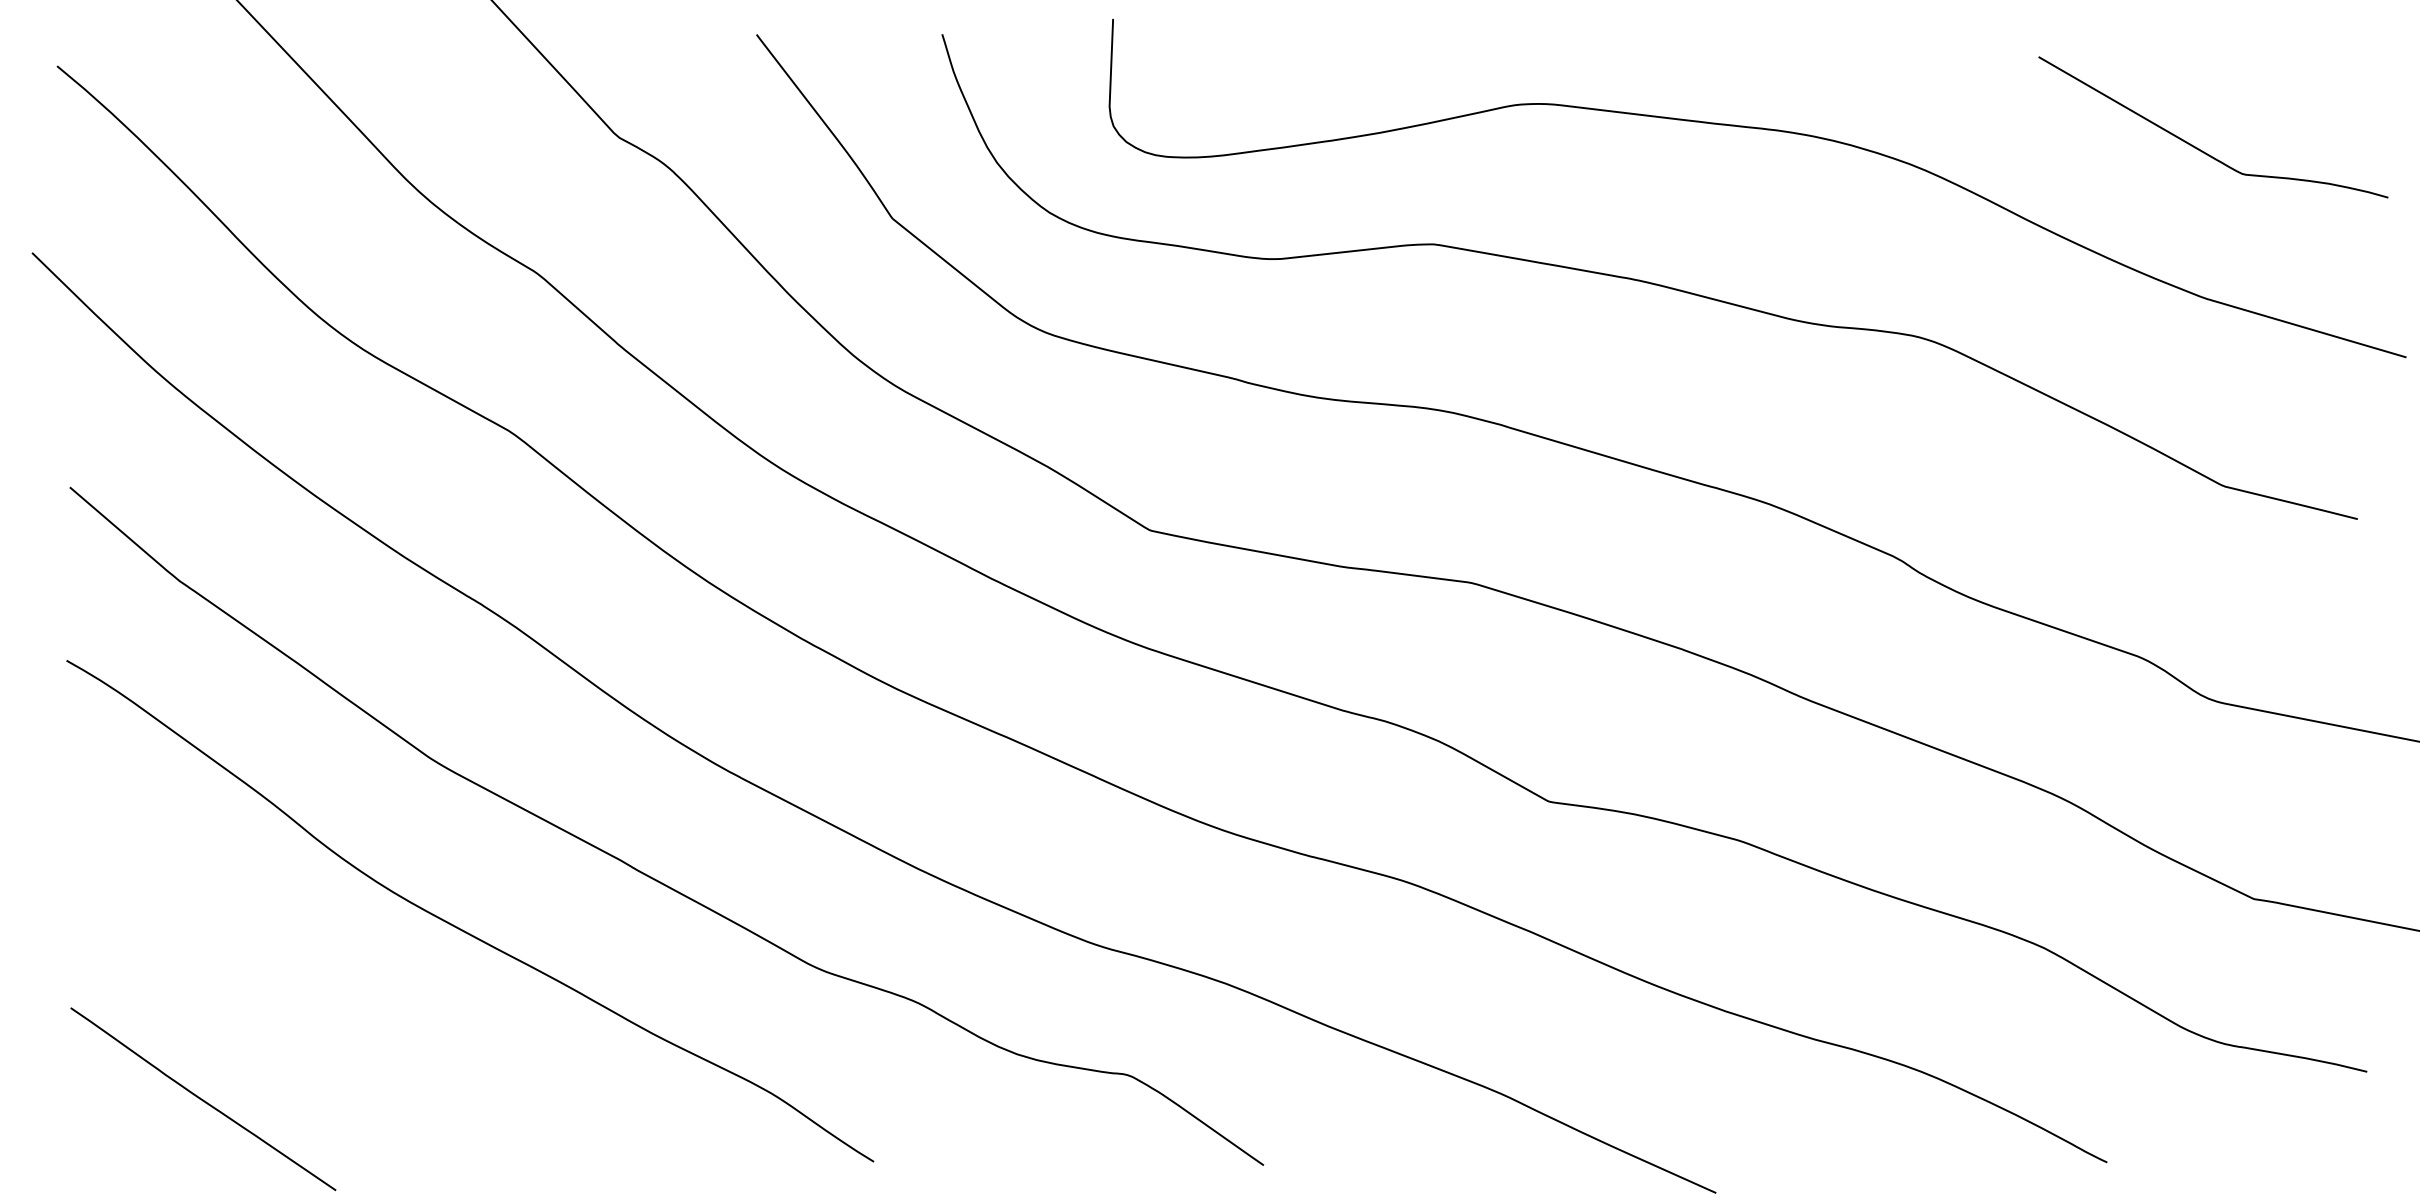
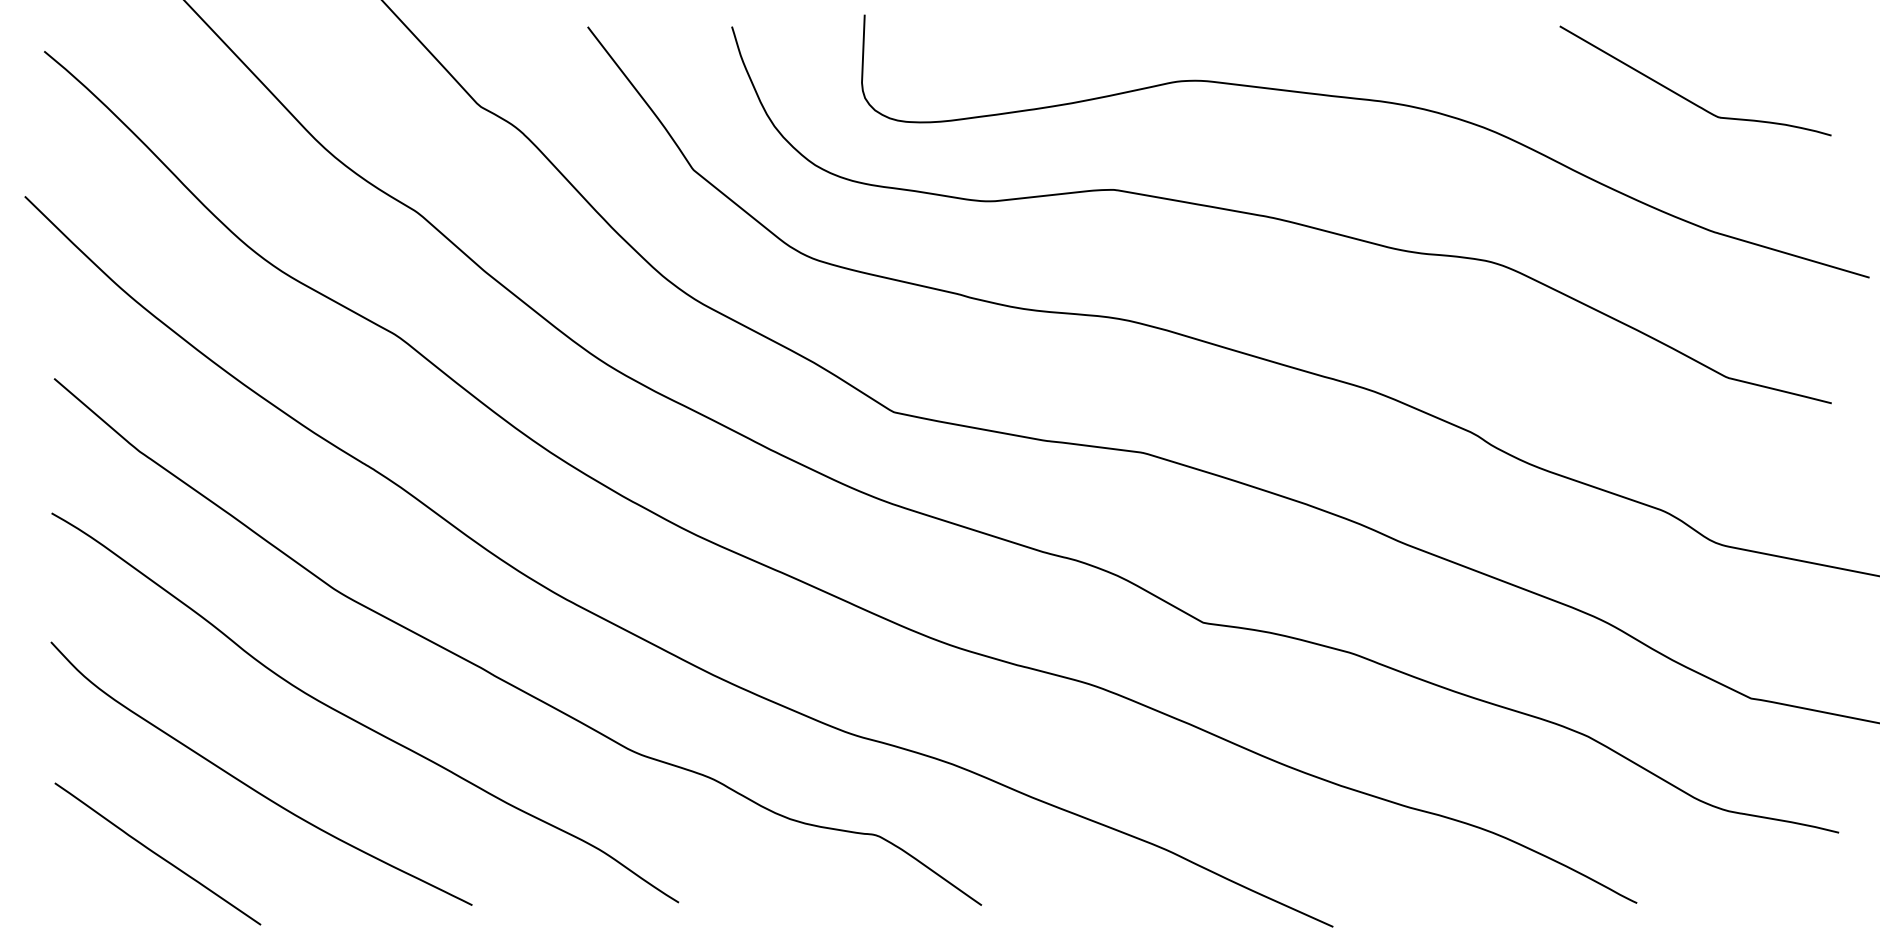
curve: (2200, 148) -> (1685, 97), moved
curve: (325, 1013) -> (252, 787), added

